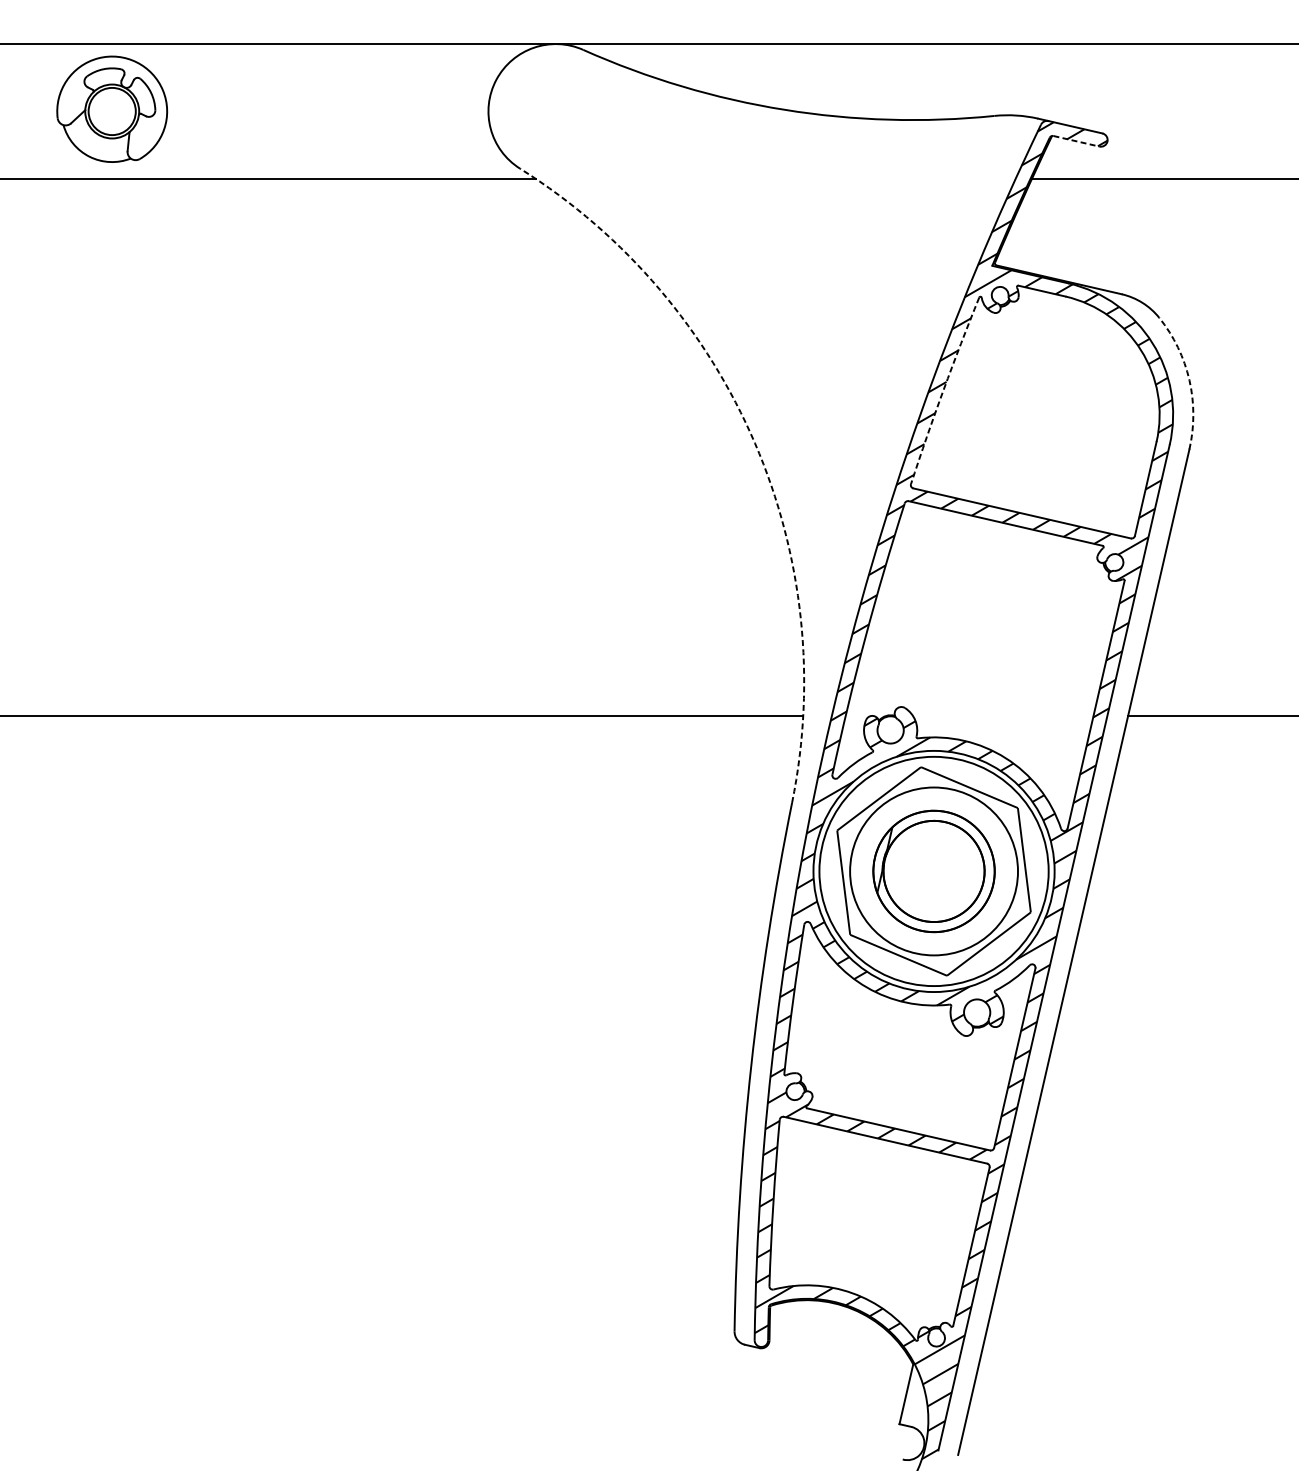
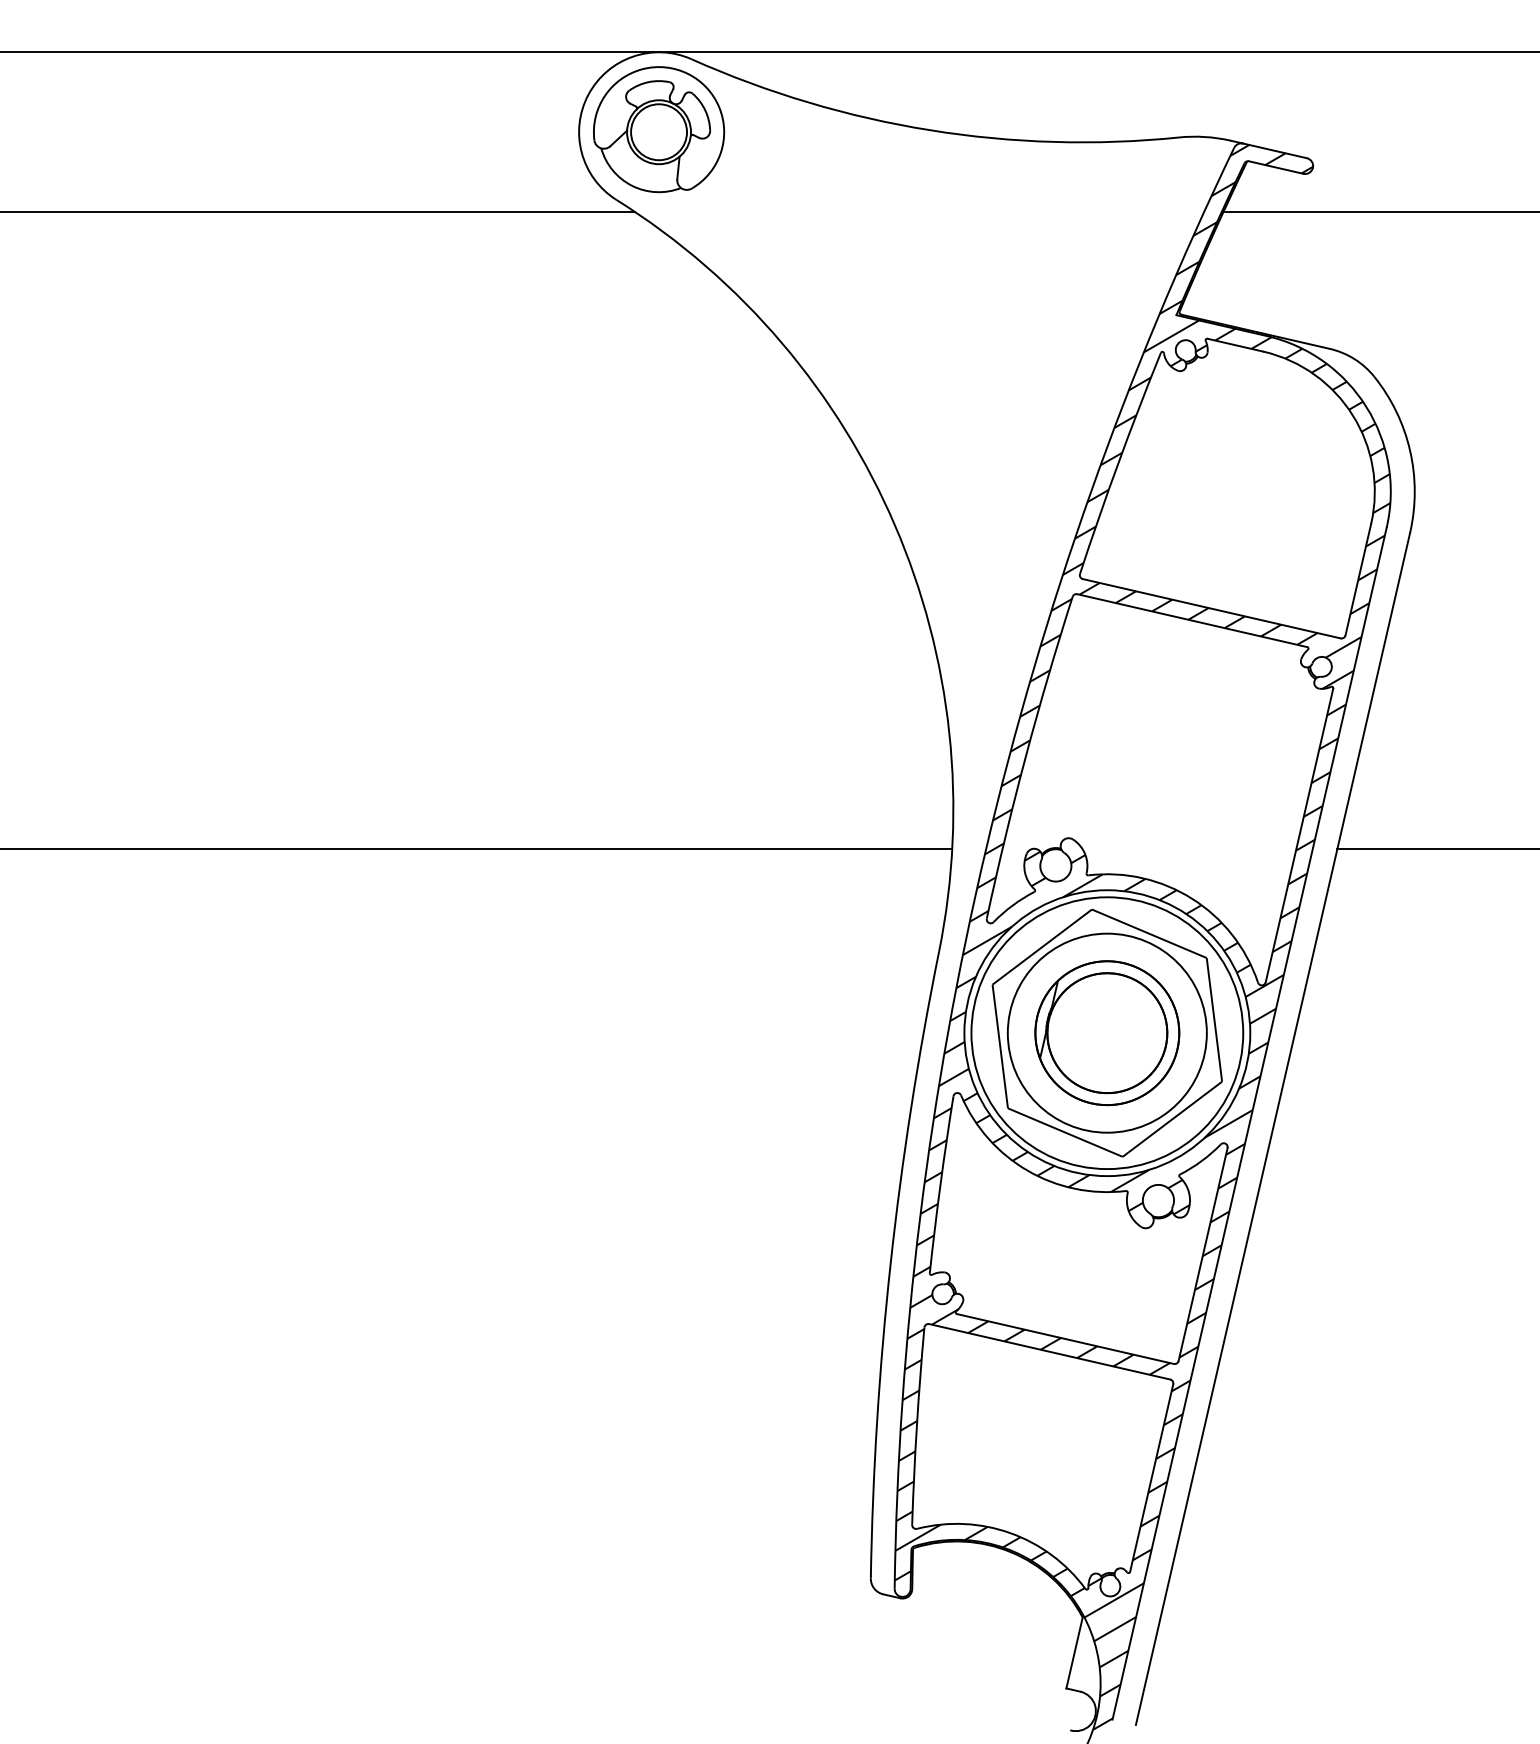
part: (112, 109) -> (659, 129), moved
line: (1076, 141) -> (1276, 167), dashed -> solid
arc: (1189, 379) -> (1410, 450), dashed -> solid
arc: (943, 390) -> (1118, 462), dashed -> solid
arc: (755, 443) -> (895, 525), dashed -> solid

